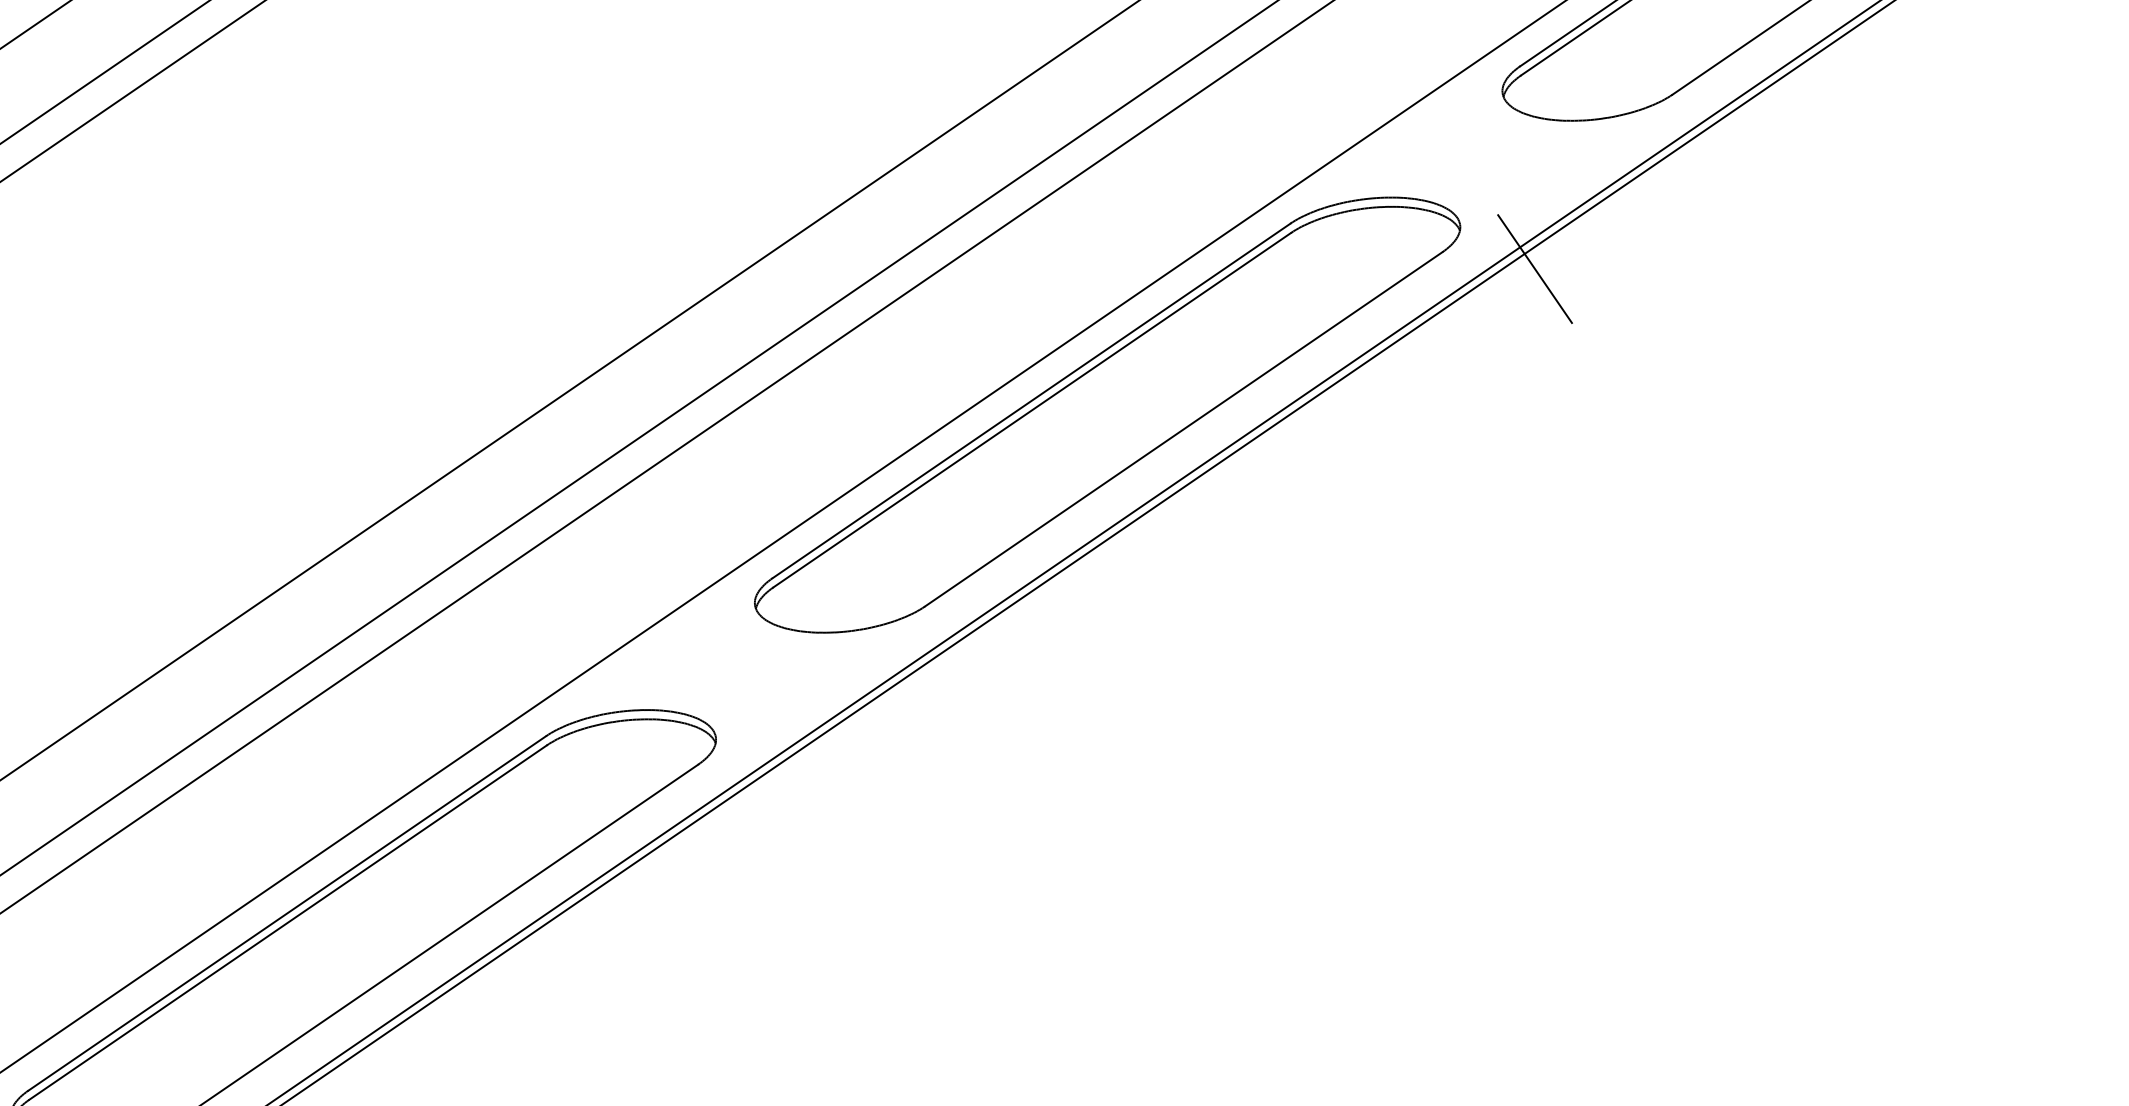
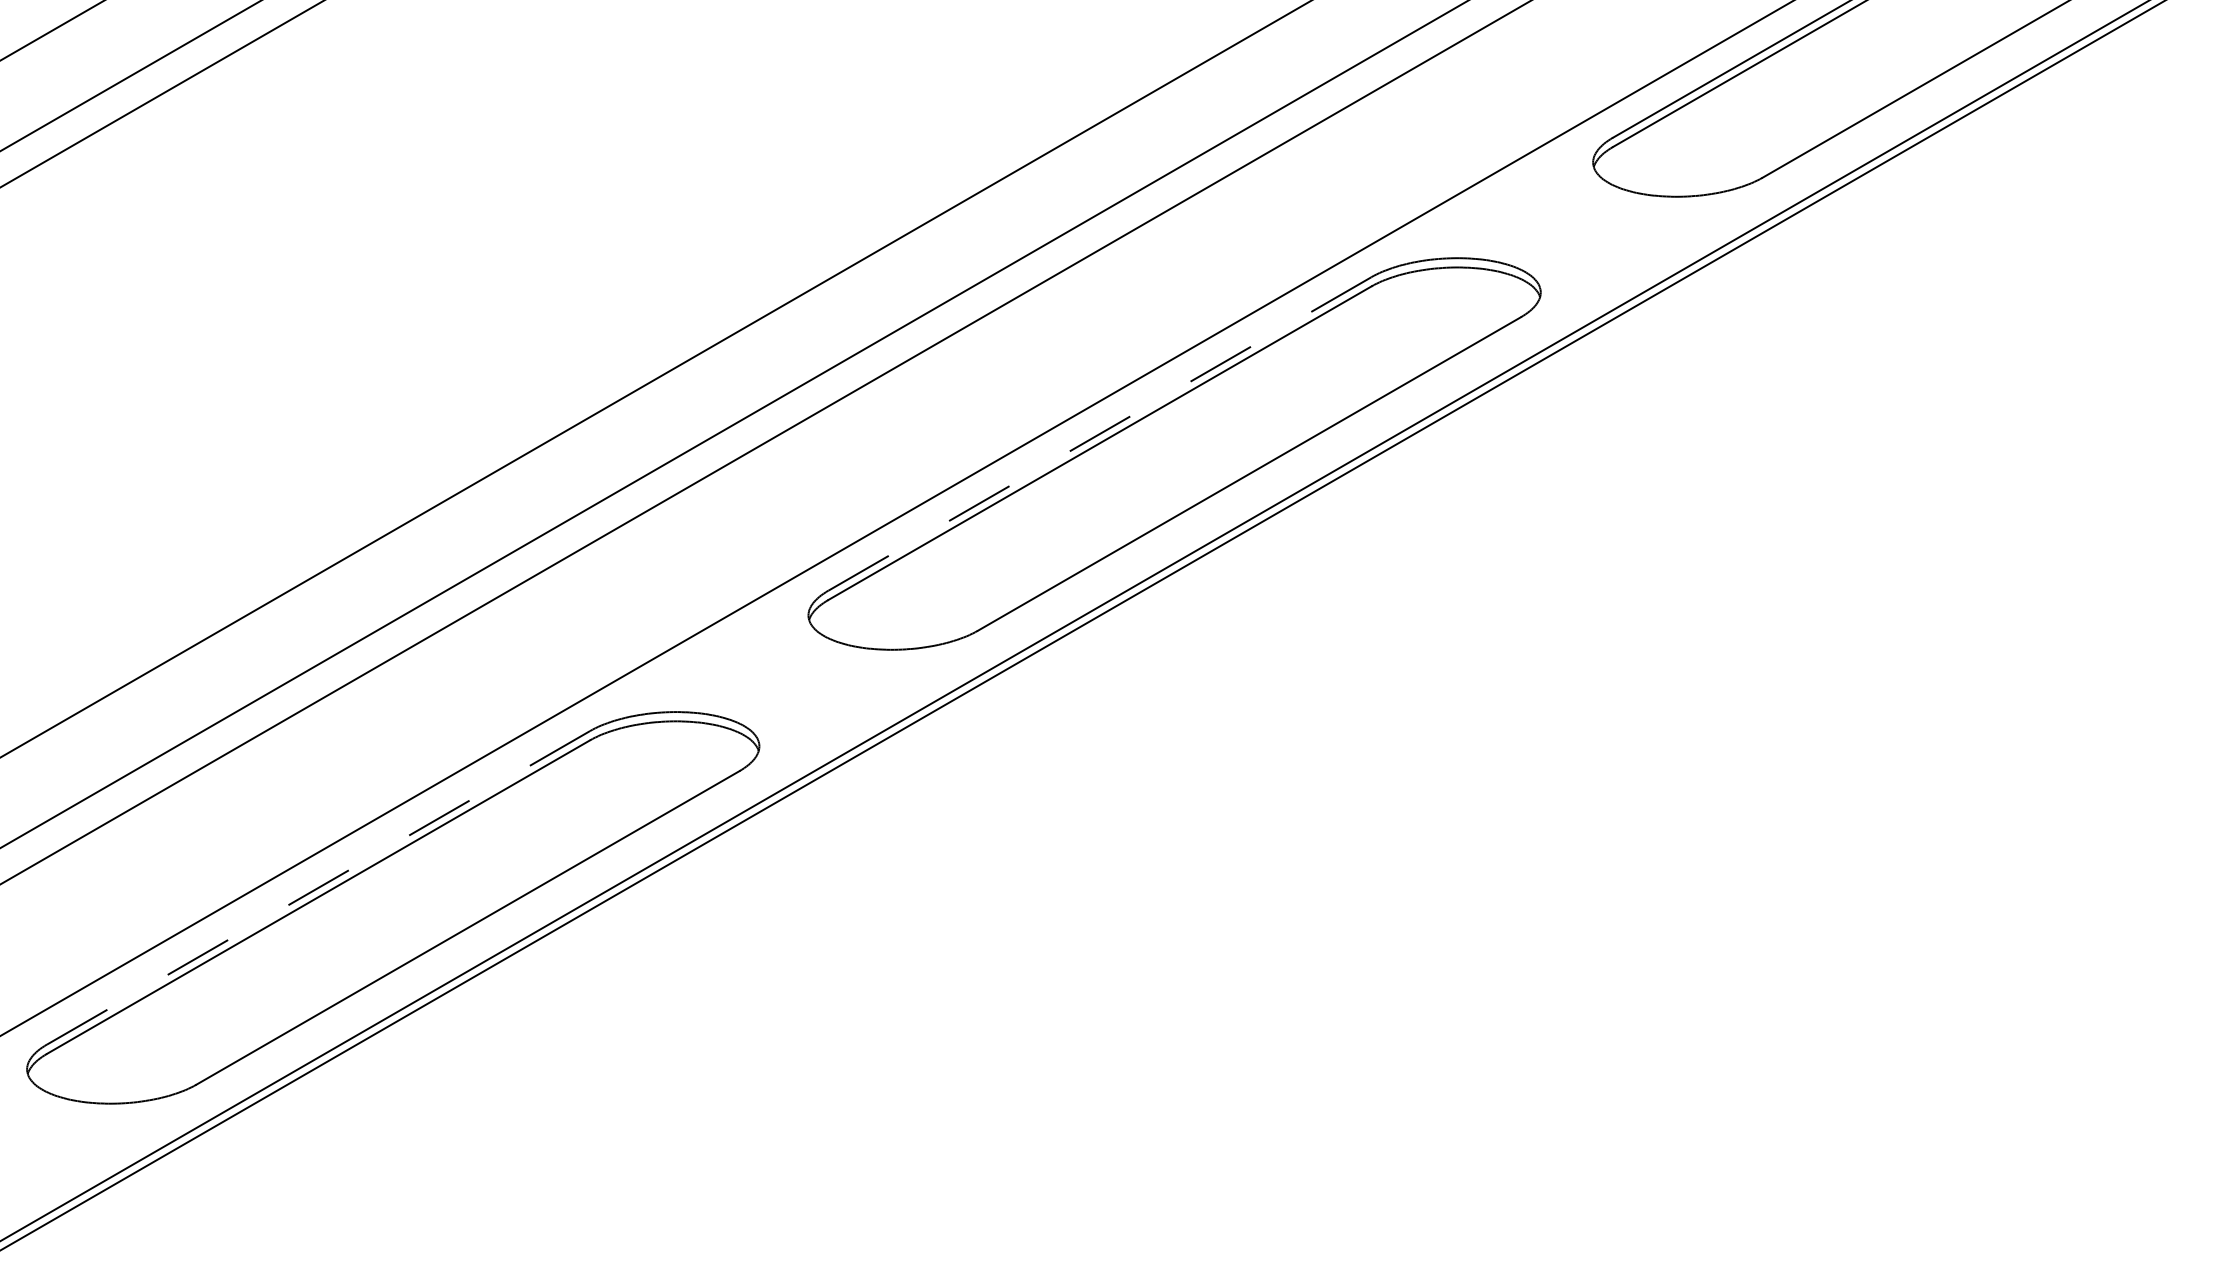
line: (1534, 268) -> (1611, 340), removed
line: (1031, 400) -> (1099, 433), solid -> dashed
line: (287, 913) -> (318, 887), solid -> dashed

